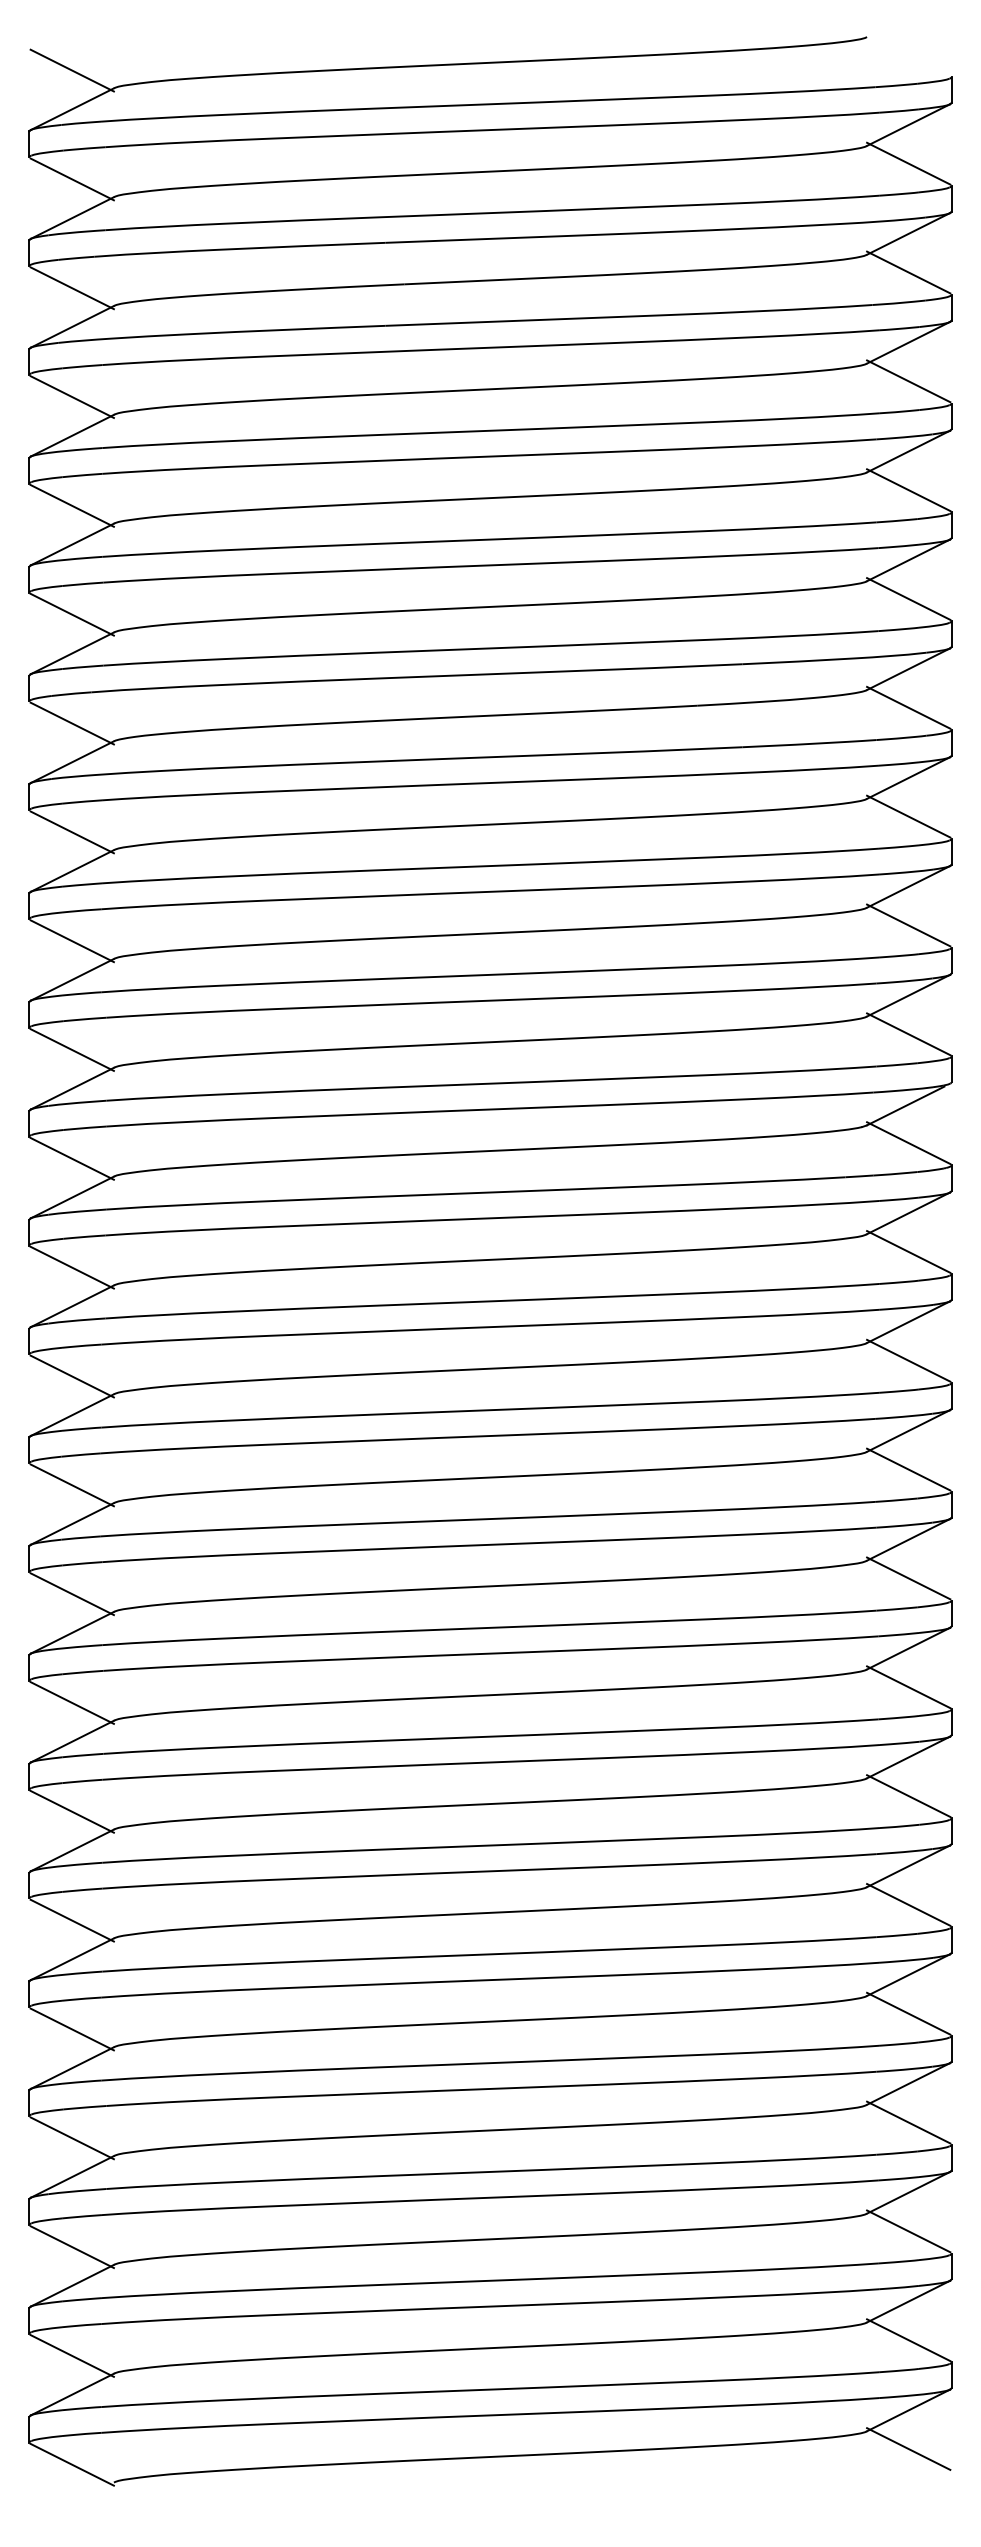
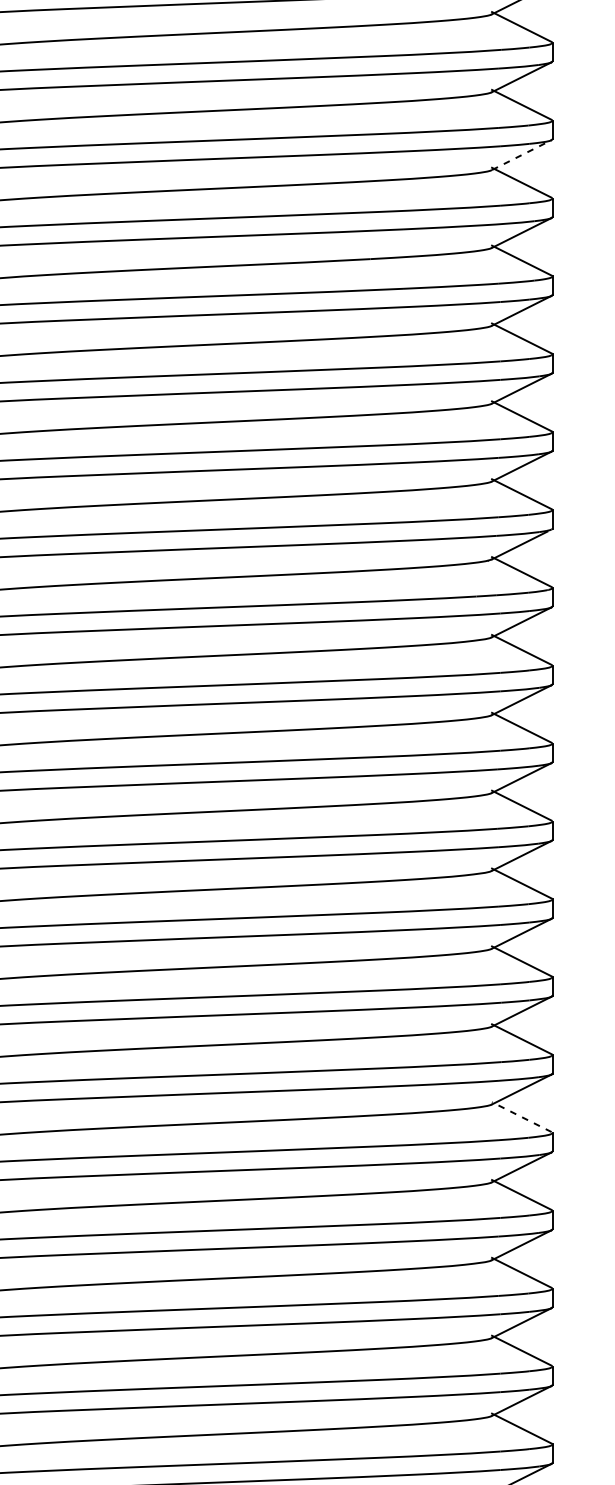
line: (908, 560) -> (521, 155), solid -> dashed
line: (908, 1904) -> (521, 1116), solid -> dashed

